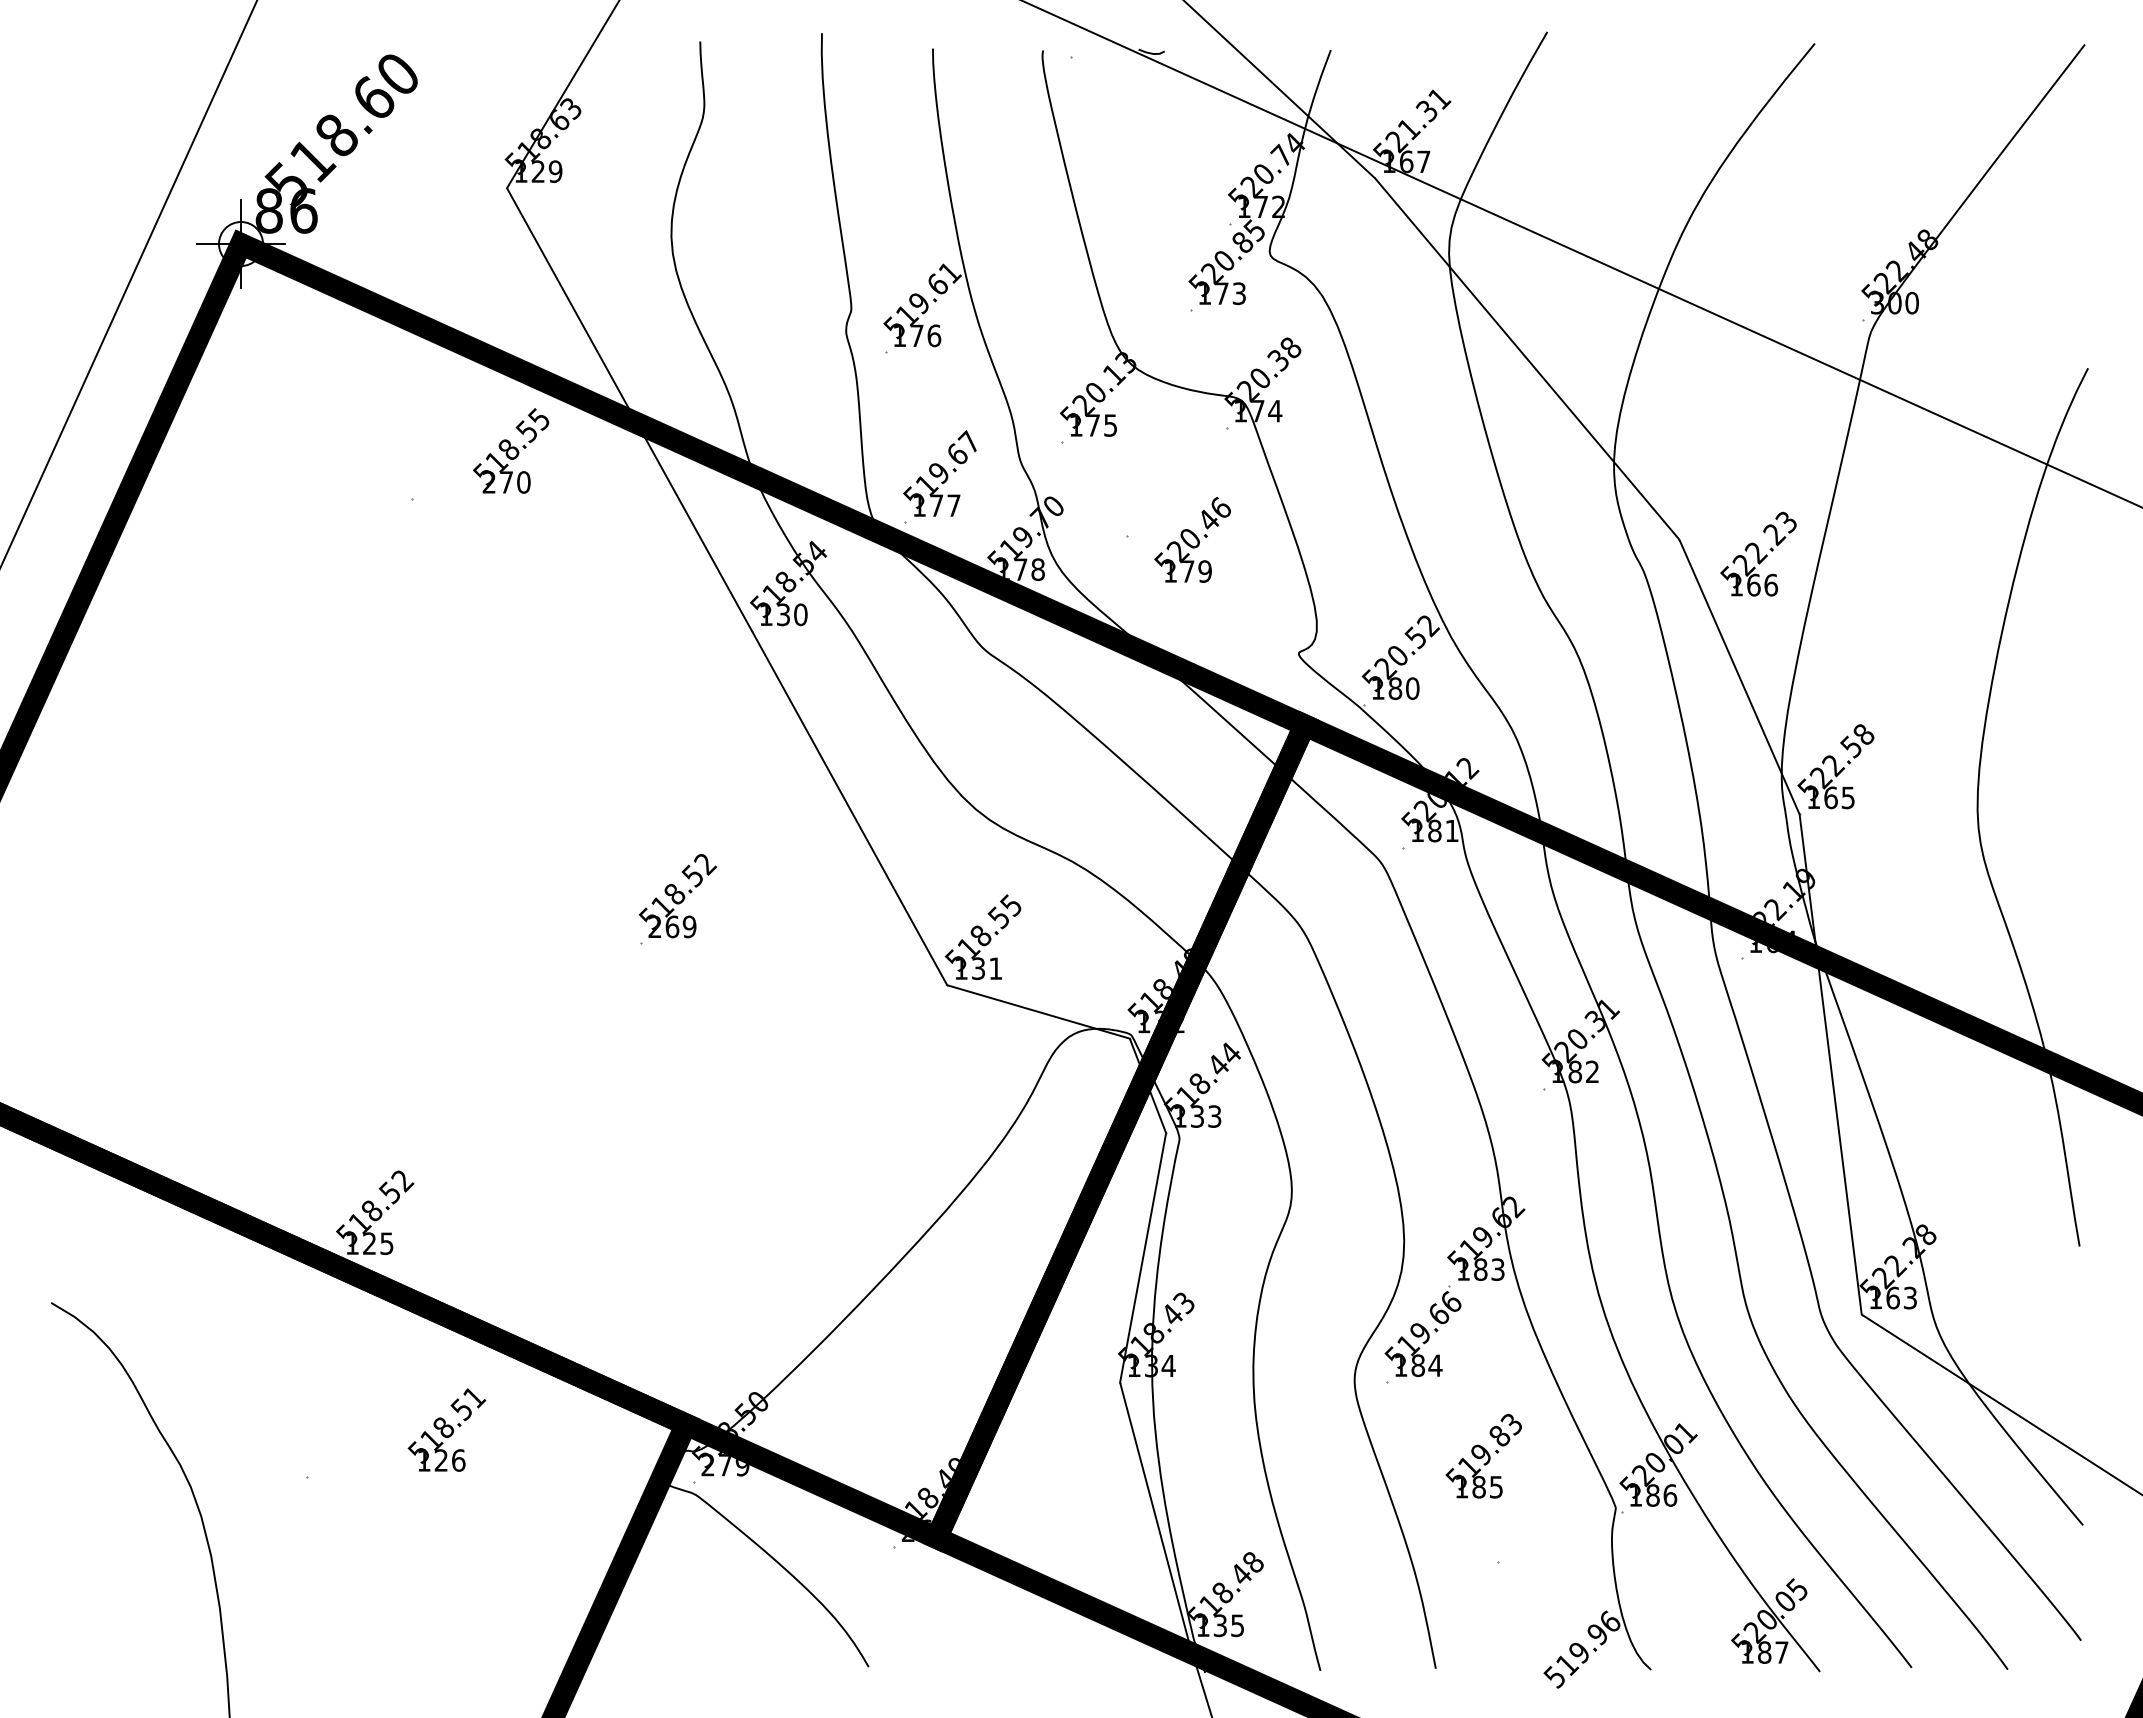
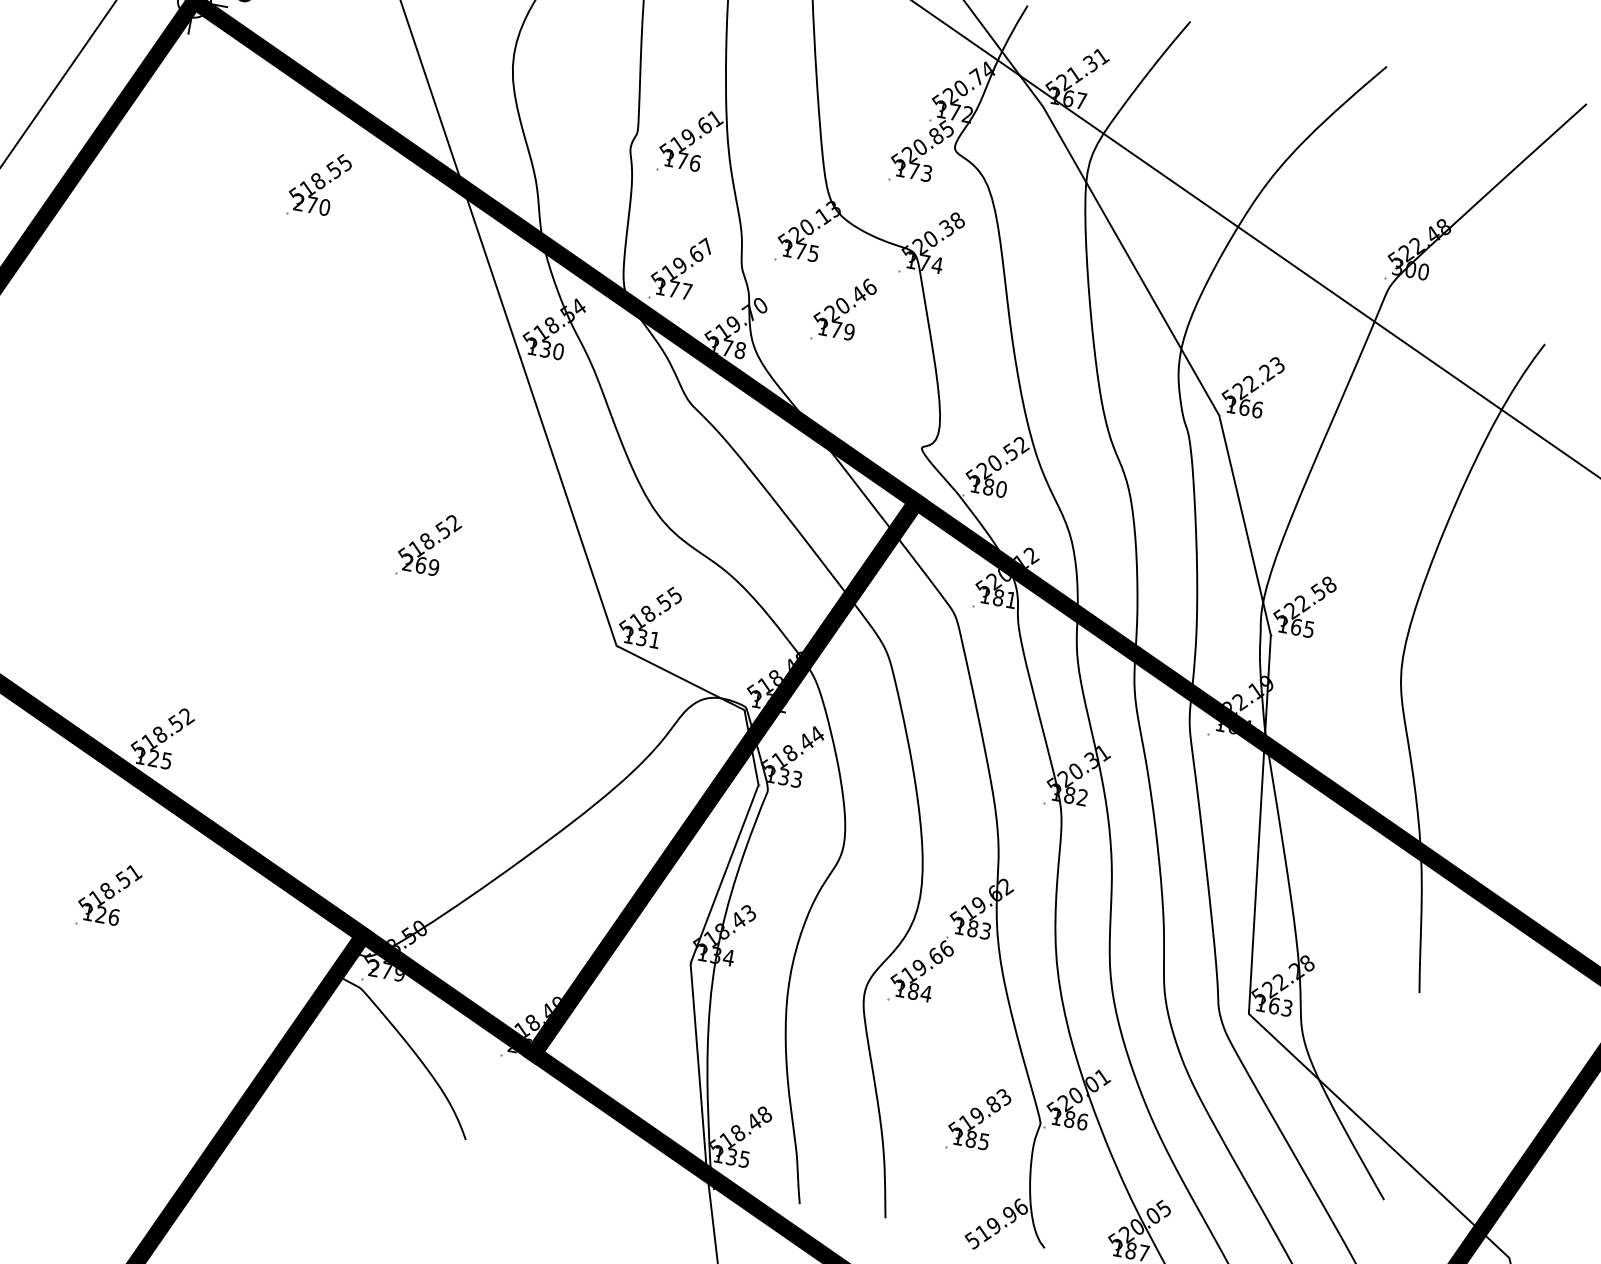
text: (511, 450) -> (320, 182), moved
text: (1192, 539) -> (844, 306), moved
text: (1758, 553) -> (1252, 384), moved
text: (446, 1429) -> (109, 892), moved
text: (1483, 1455) -> (978, 1116), moved

